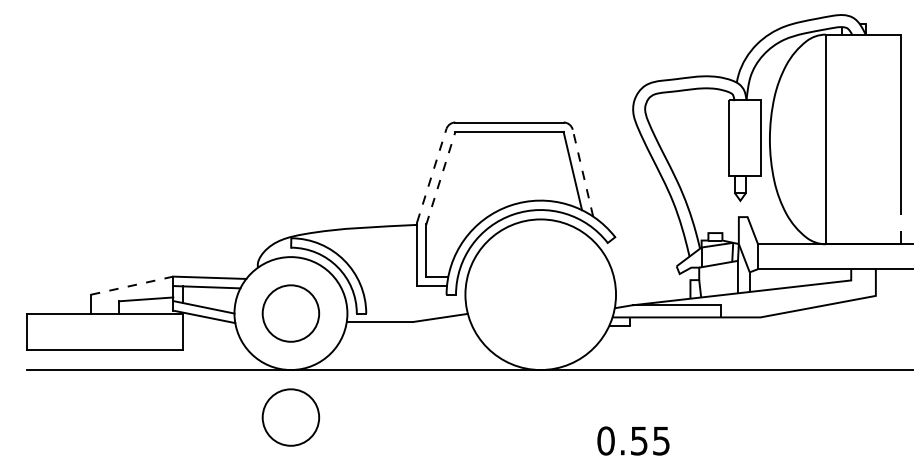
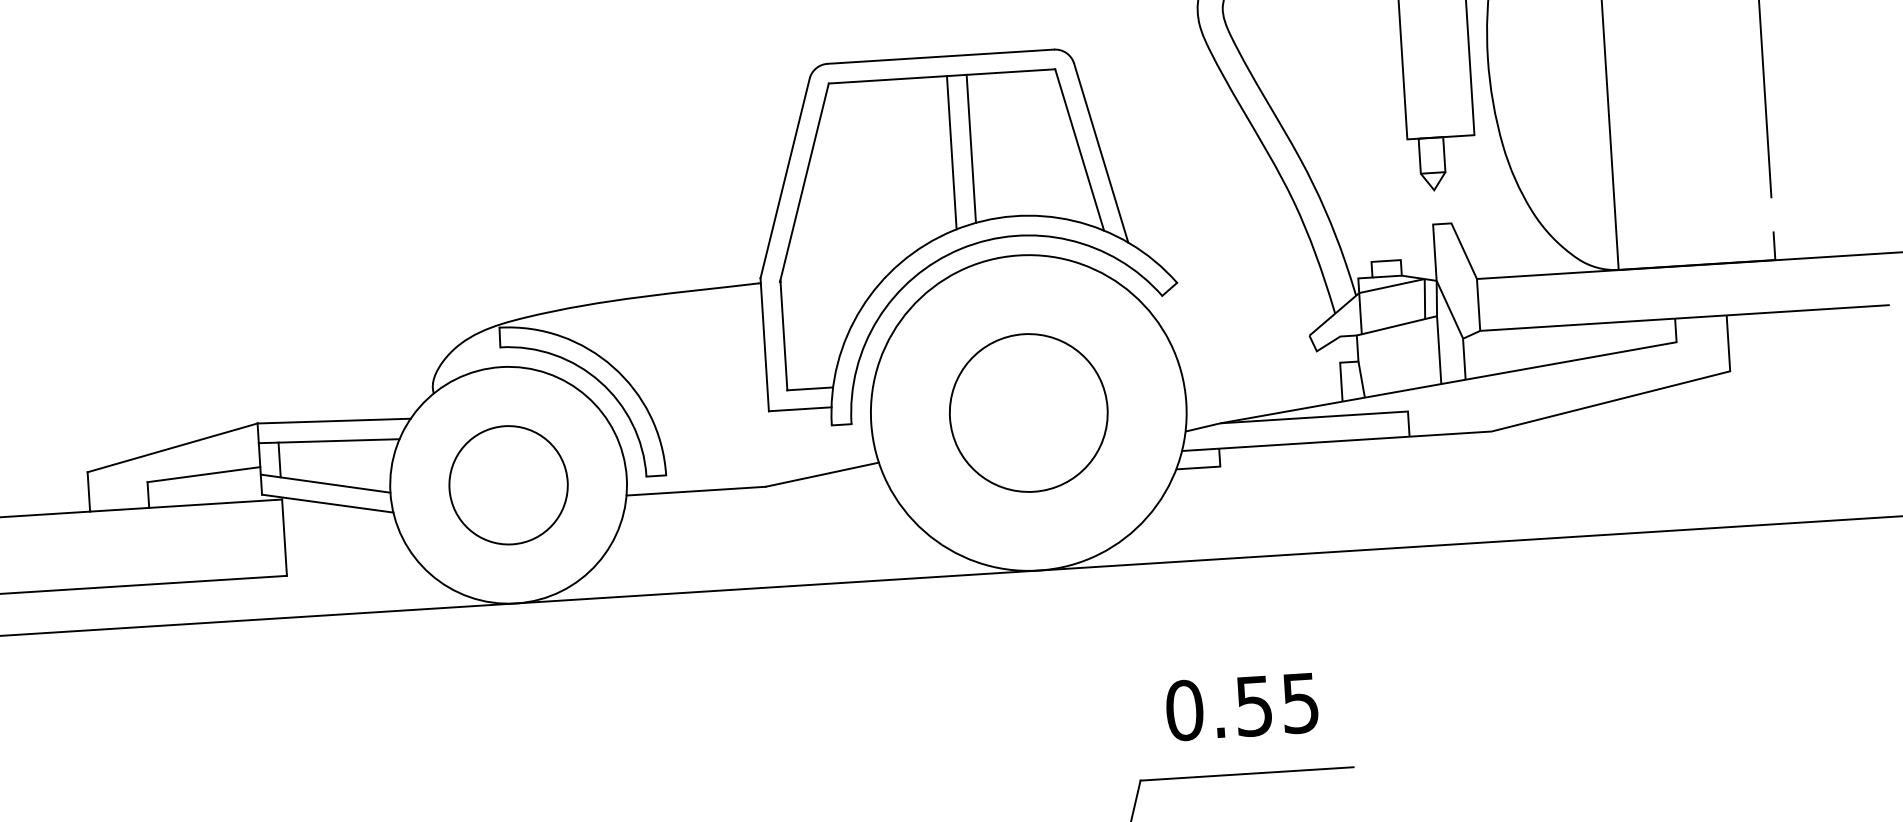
line: (521, 166) -> (971, 147), added
line: (511, 168) -> (951, 152), added
line: (582, 173) -> (1100, 153), dashed -> solid
line: (431, 175) -> (784, 177), dashed -> solid
line: (440, 178) -> (803, 182), dashed -> solid
line: (132, 285) -> (173, 447), dashed -> solid
circle: (540, 294) -> (1028, 412), added
circle: (290, 417) -> (521, 702), removed

